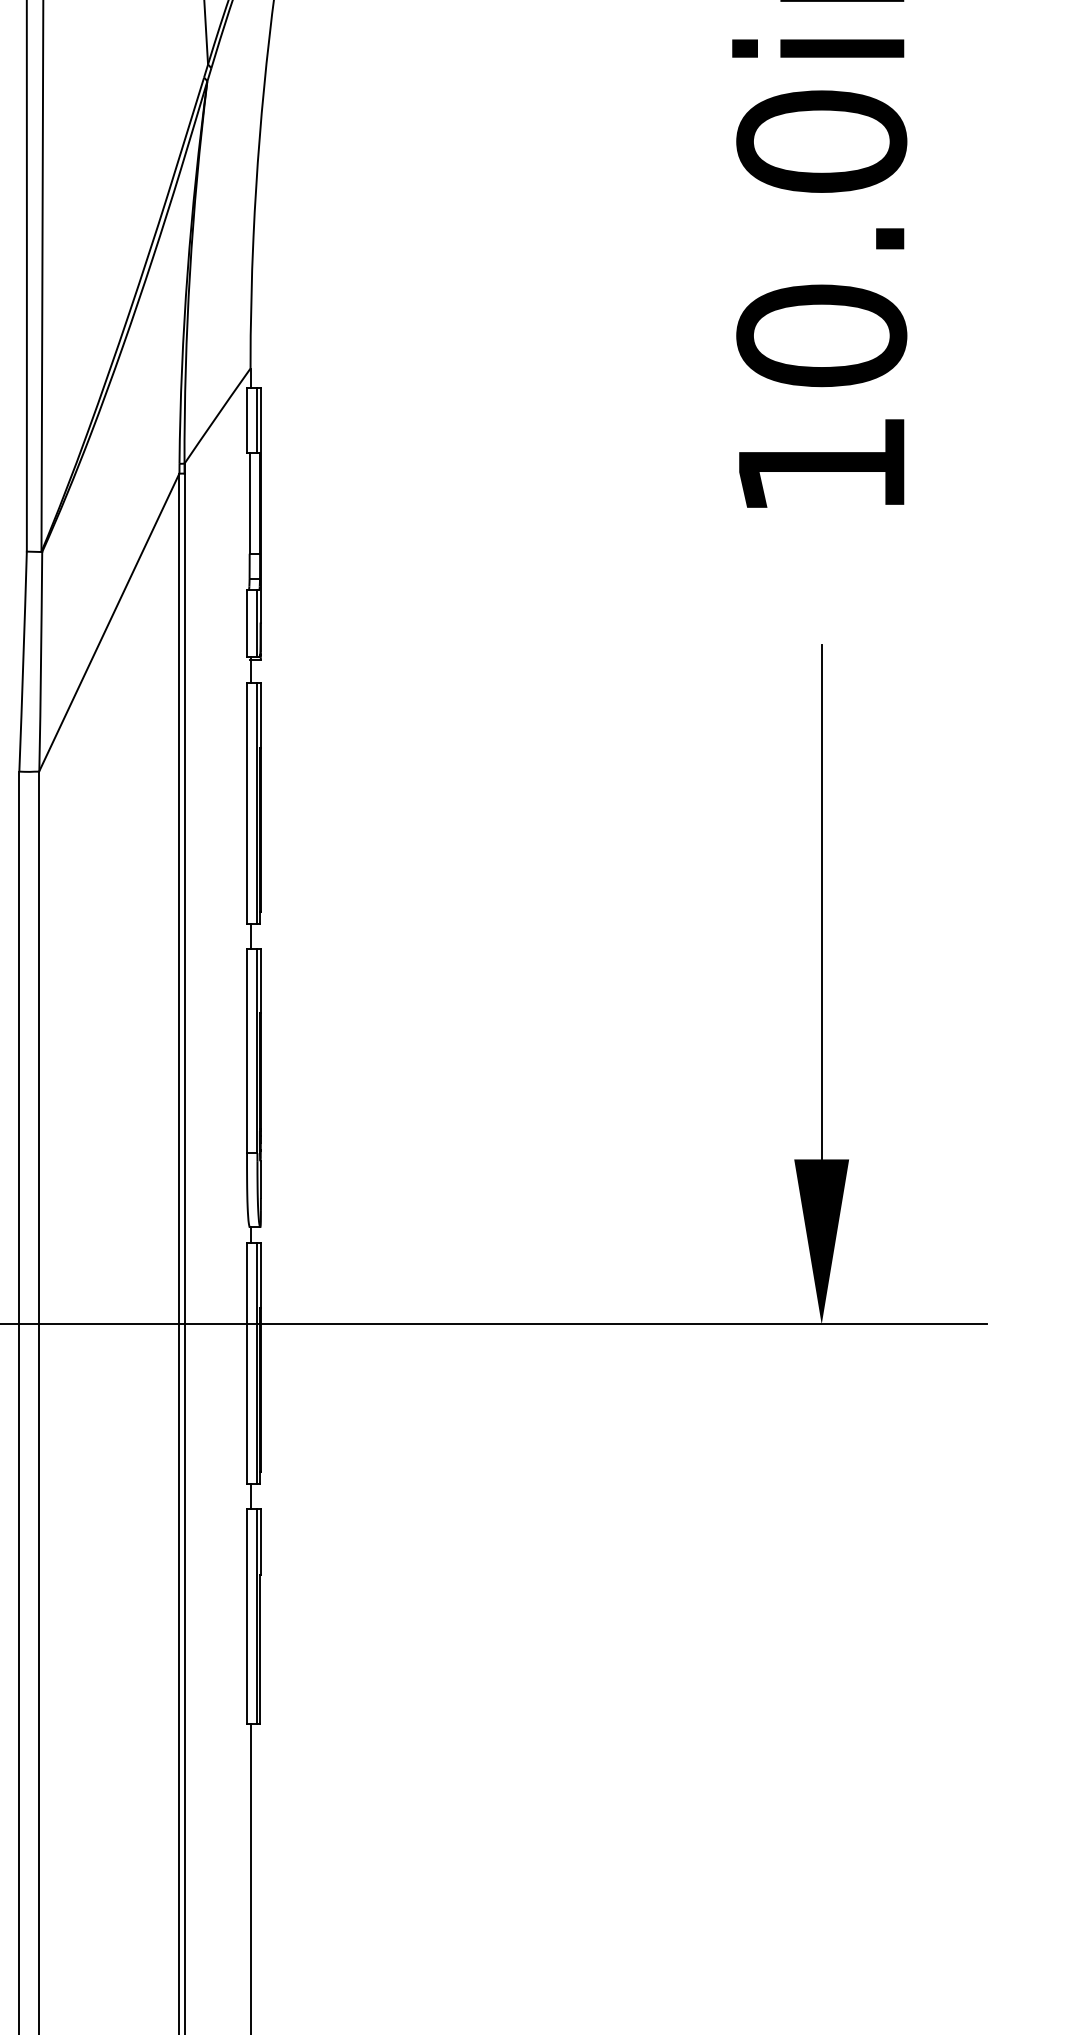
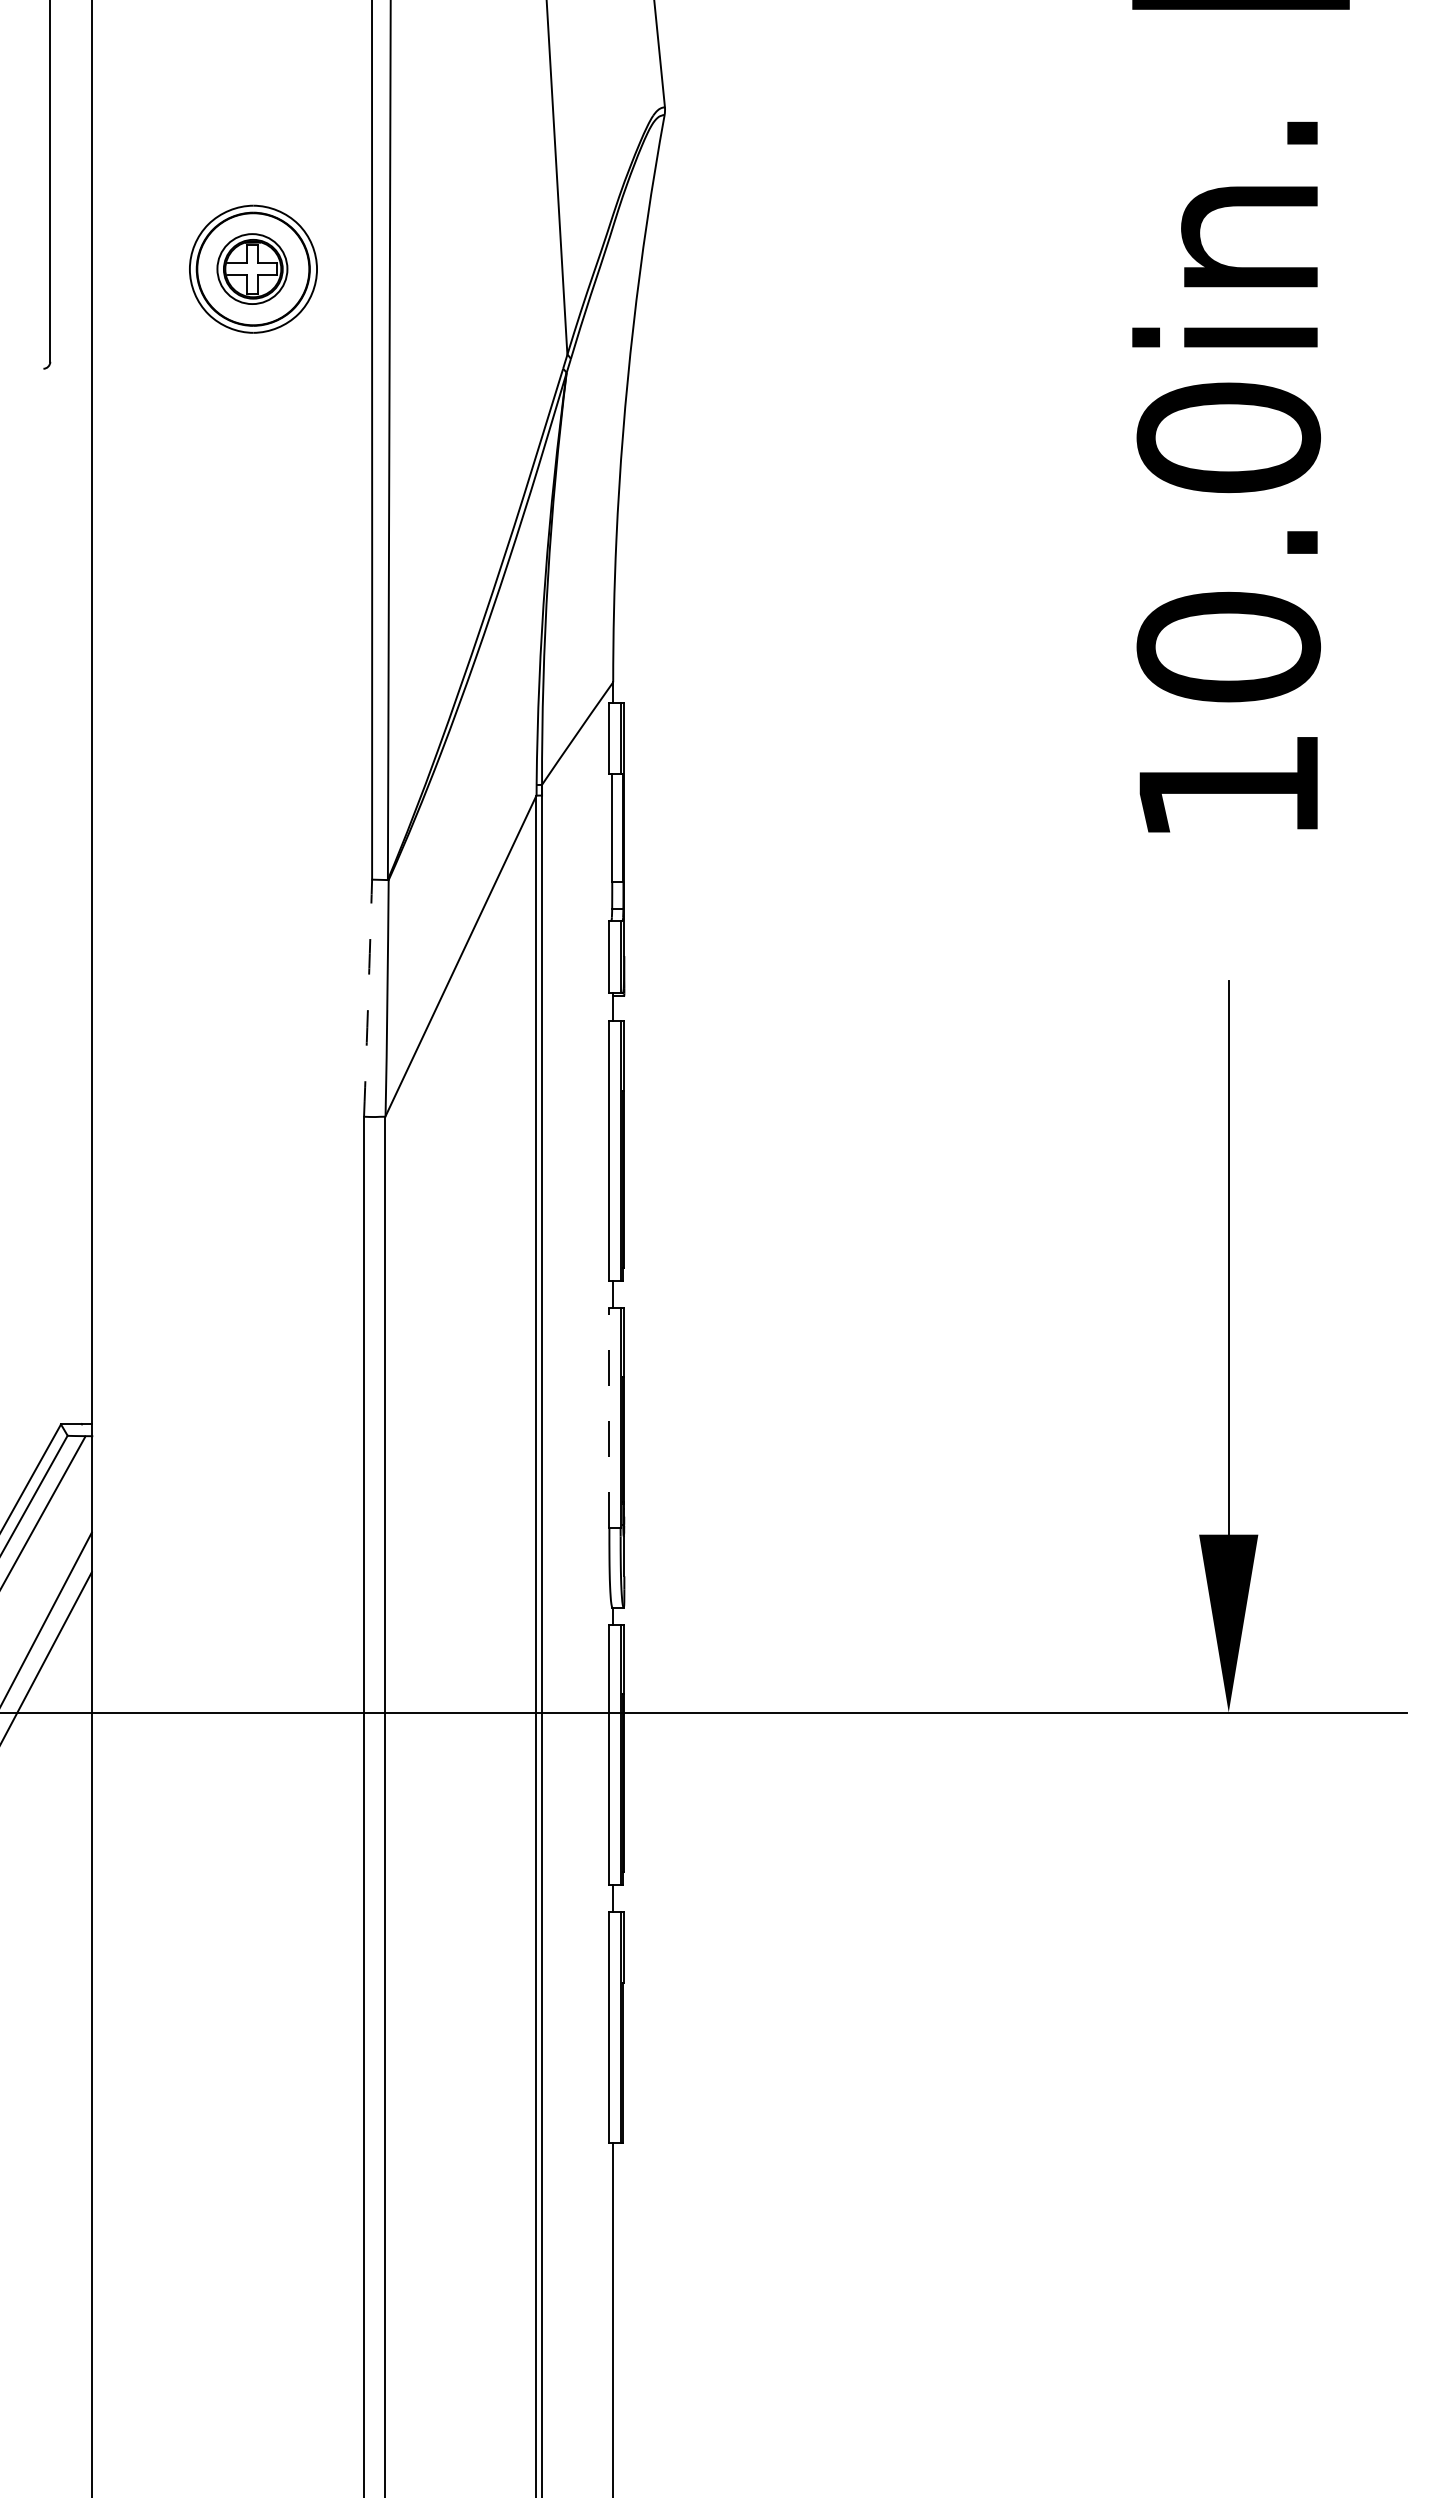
arc: (23, 661) -> (368, 998), solid -> dashed
line: (247, 1051) -> (609, 1418), solid -> dashed

